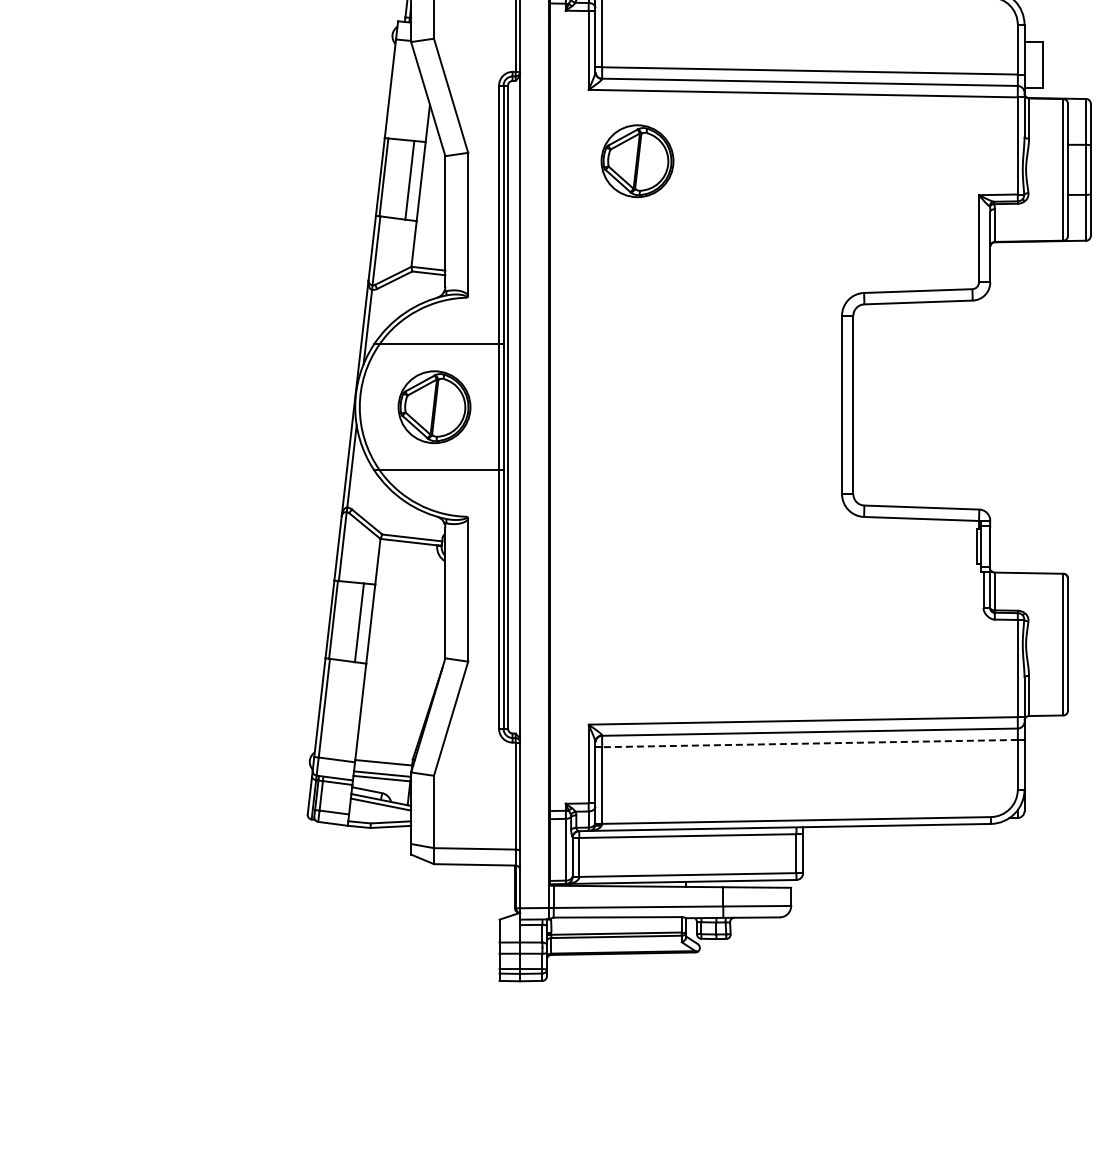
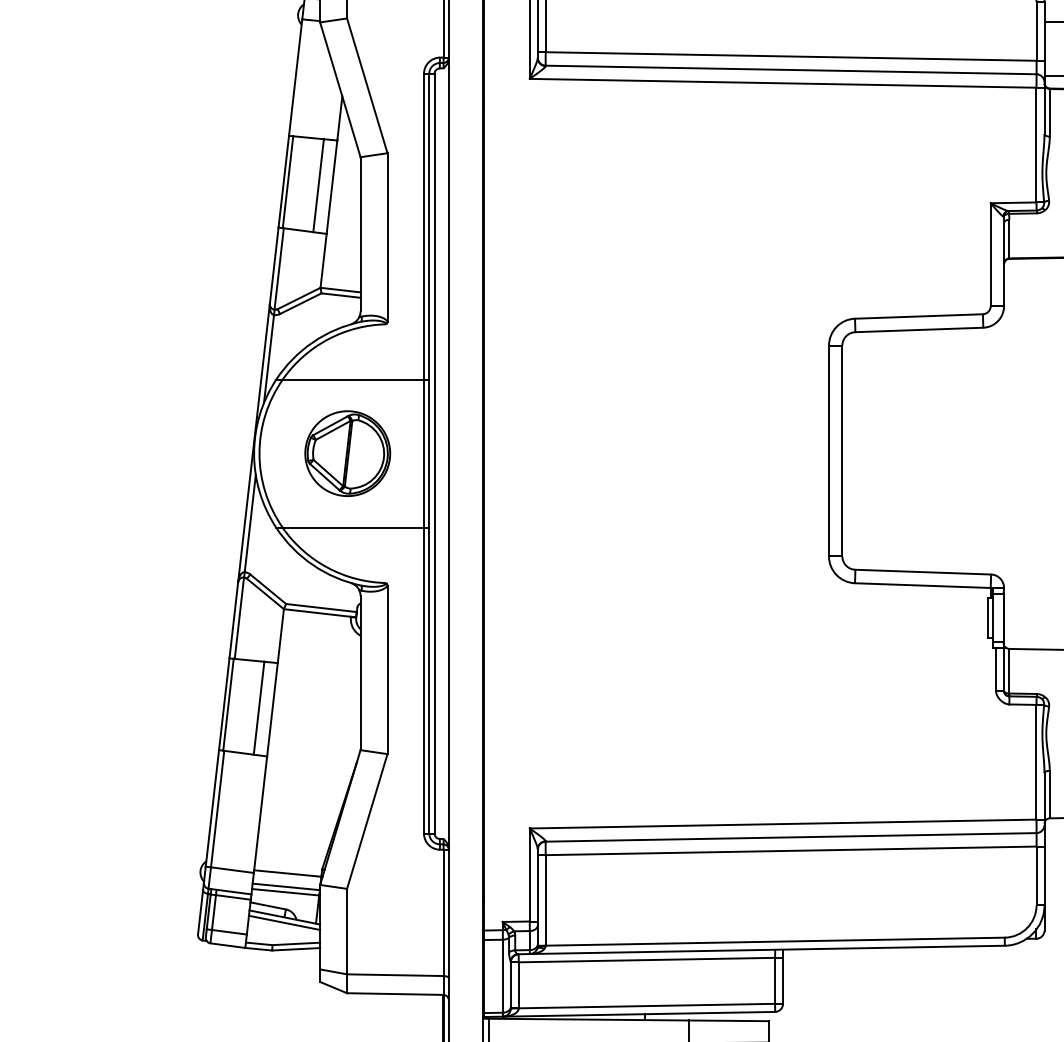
part: (637, 161) -> (587, 163), removed
line: (810, 743) -> (791, 850), dashed -> solid

